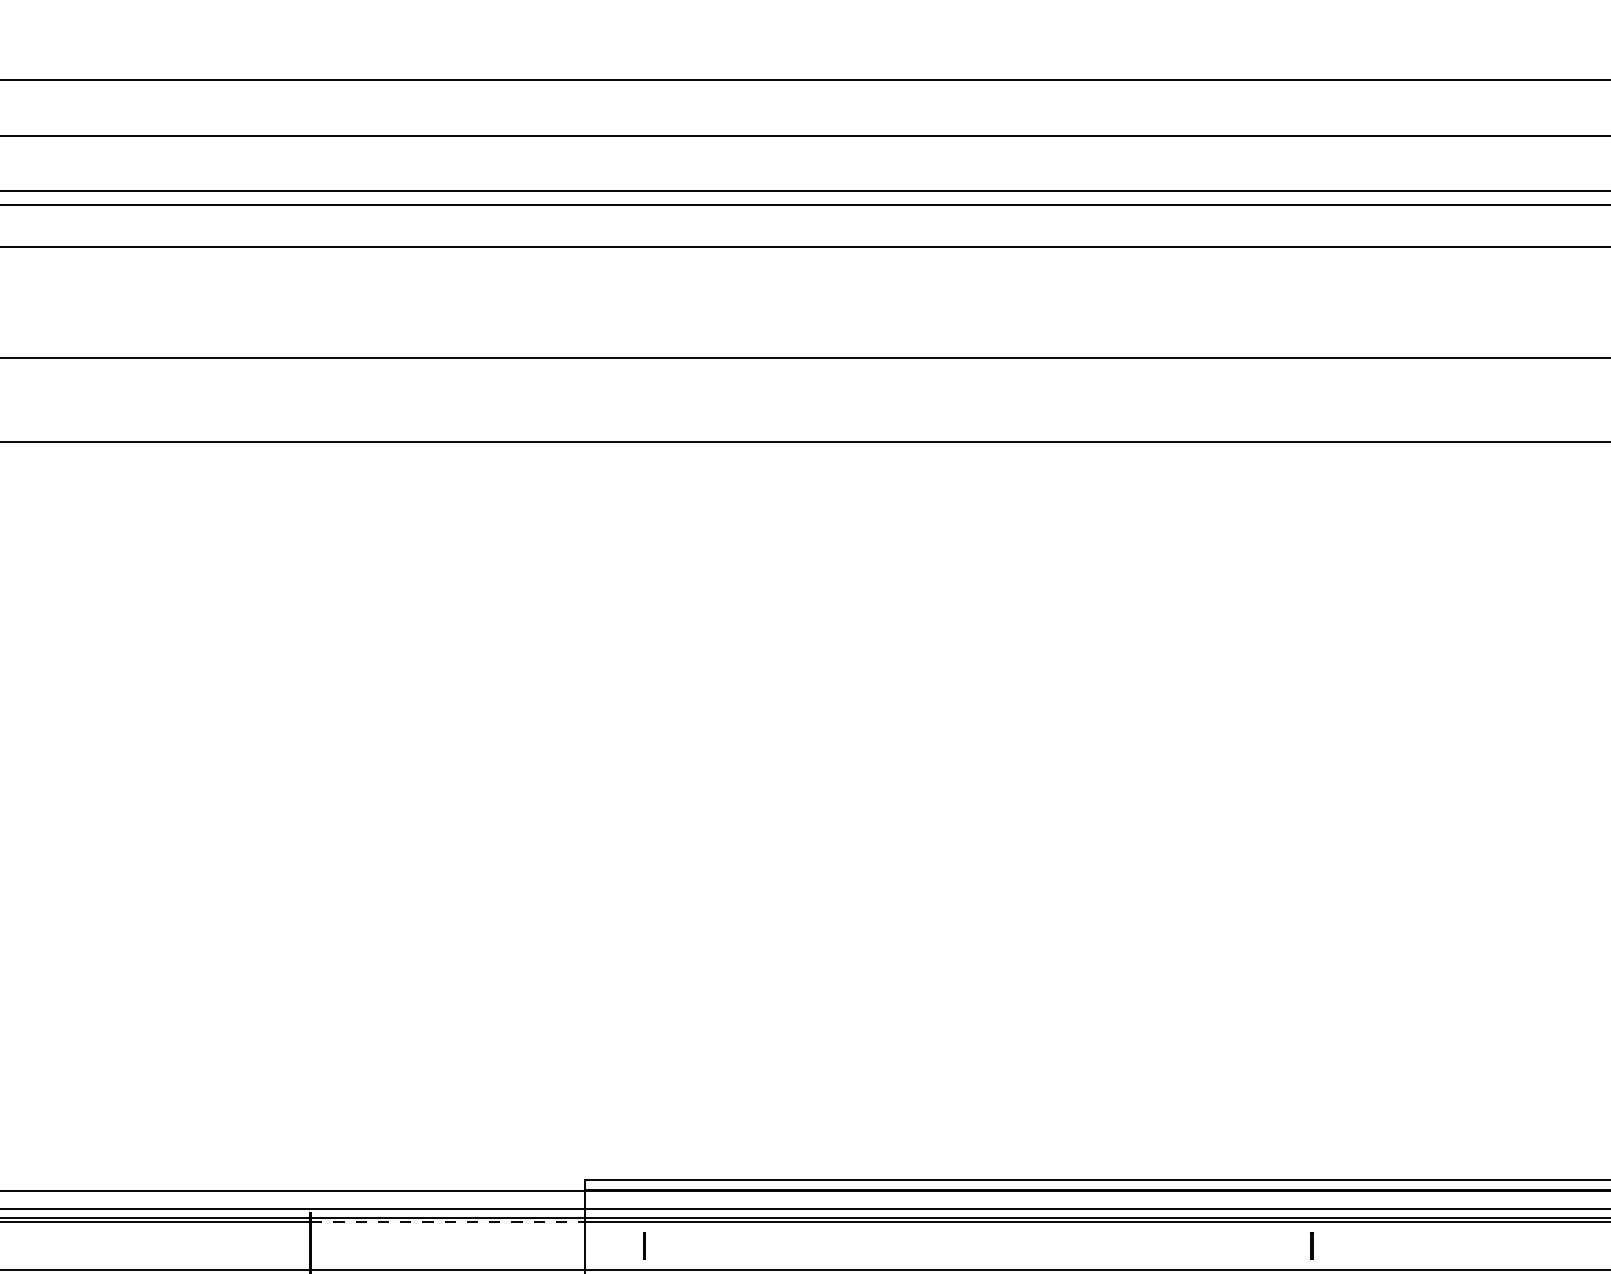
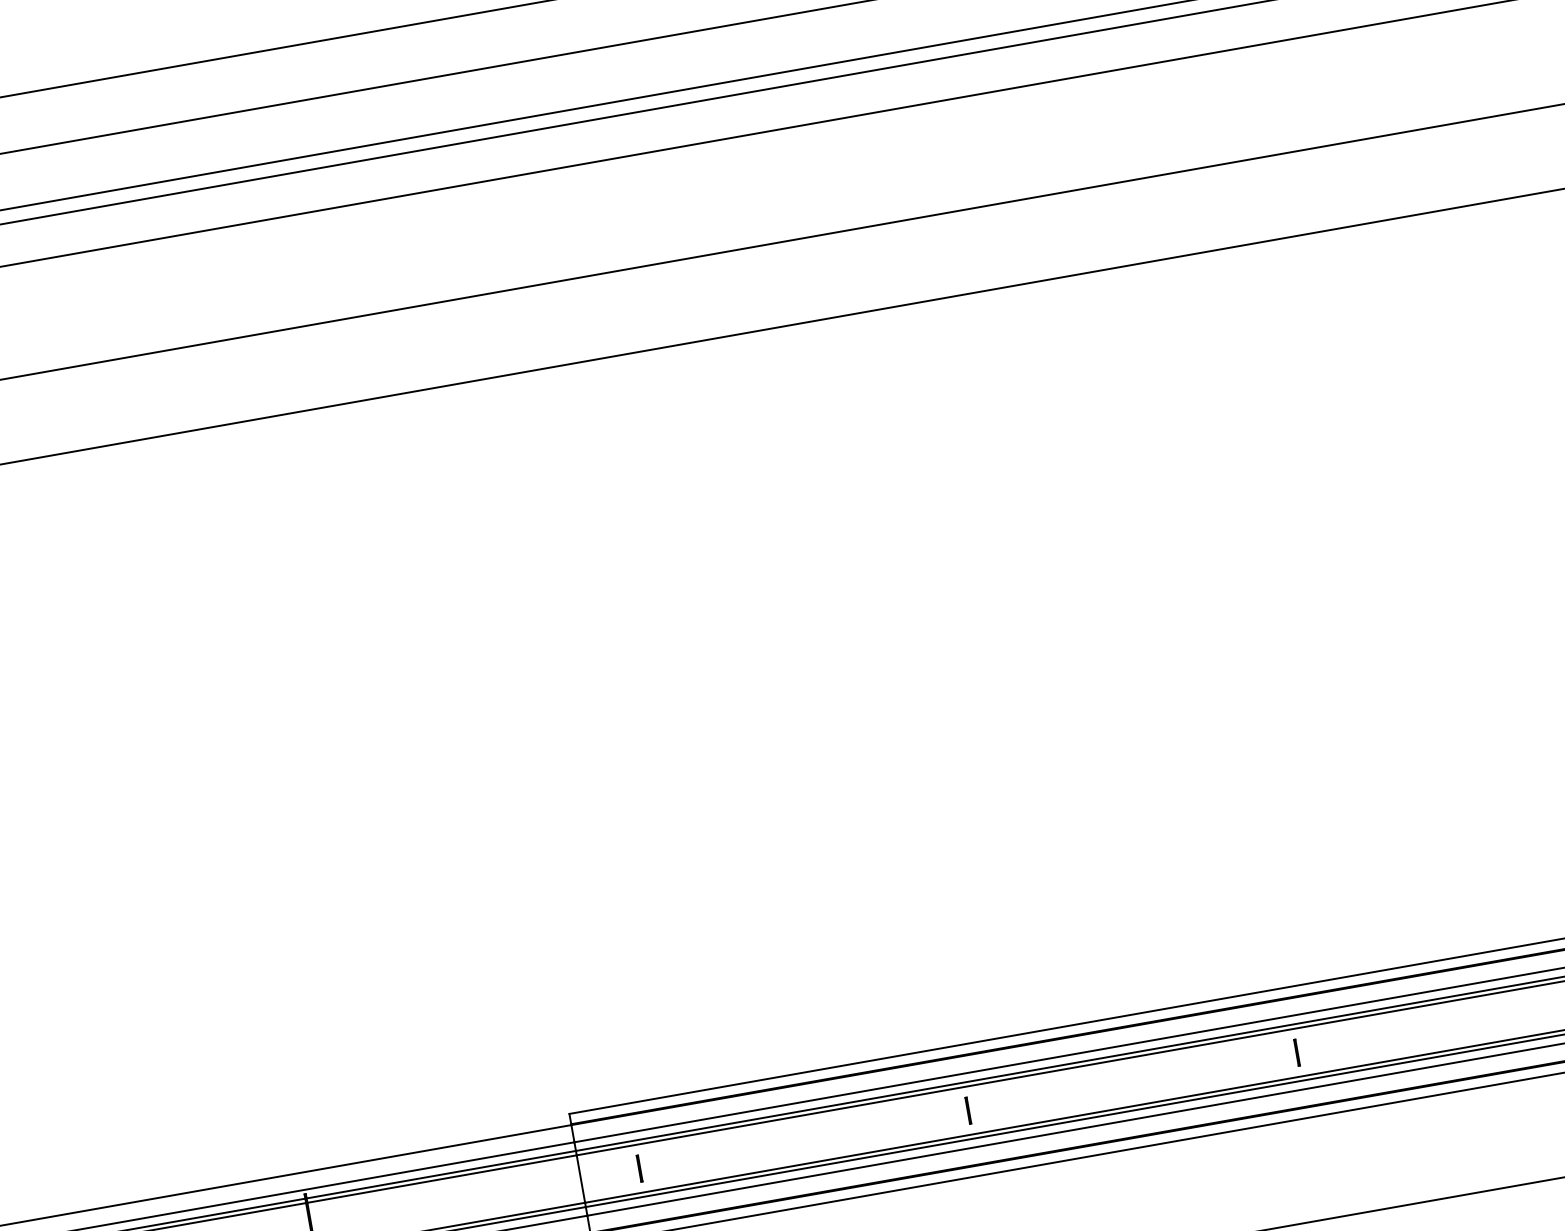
line: (447, 1222) -> (441, 1179), dashed -> solid
line: (977, 1245) -> (967, 1110), added

